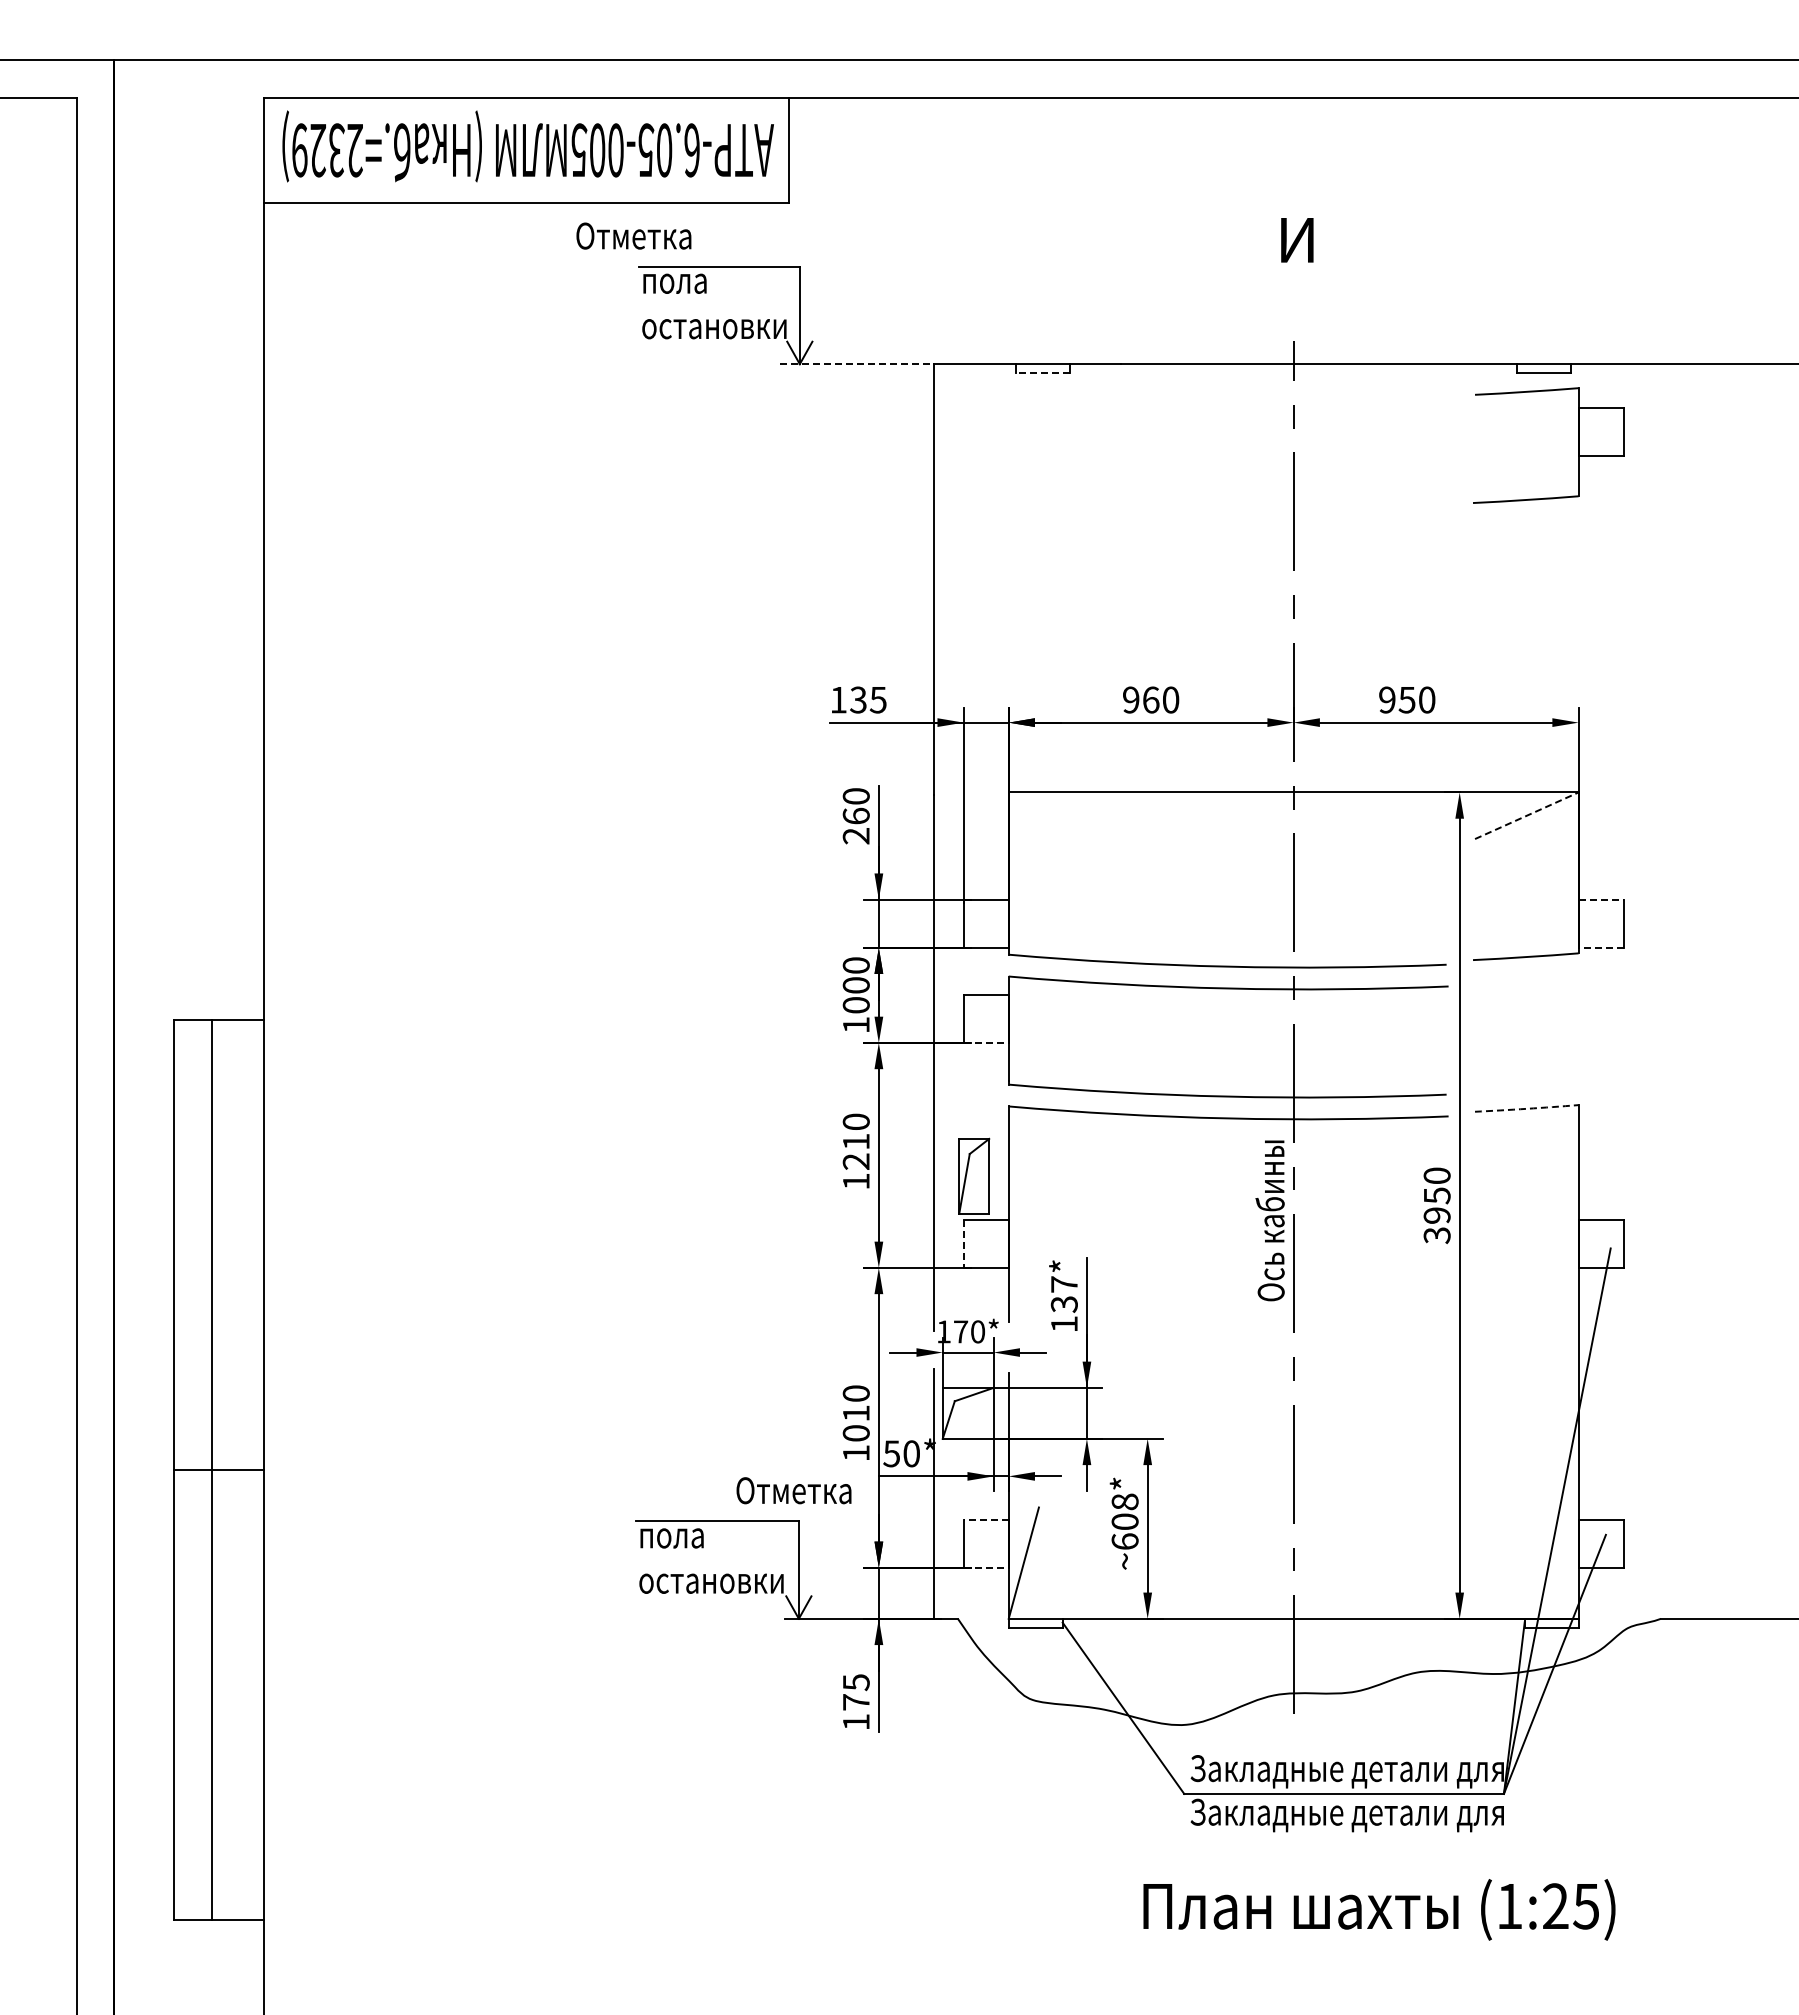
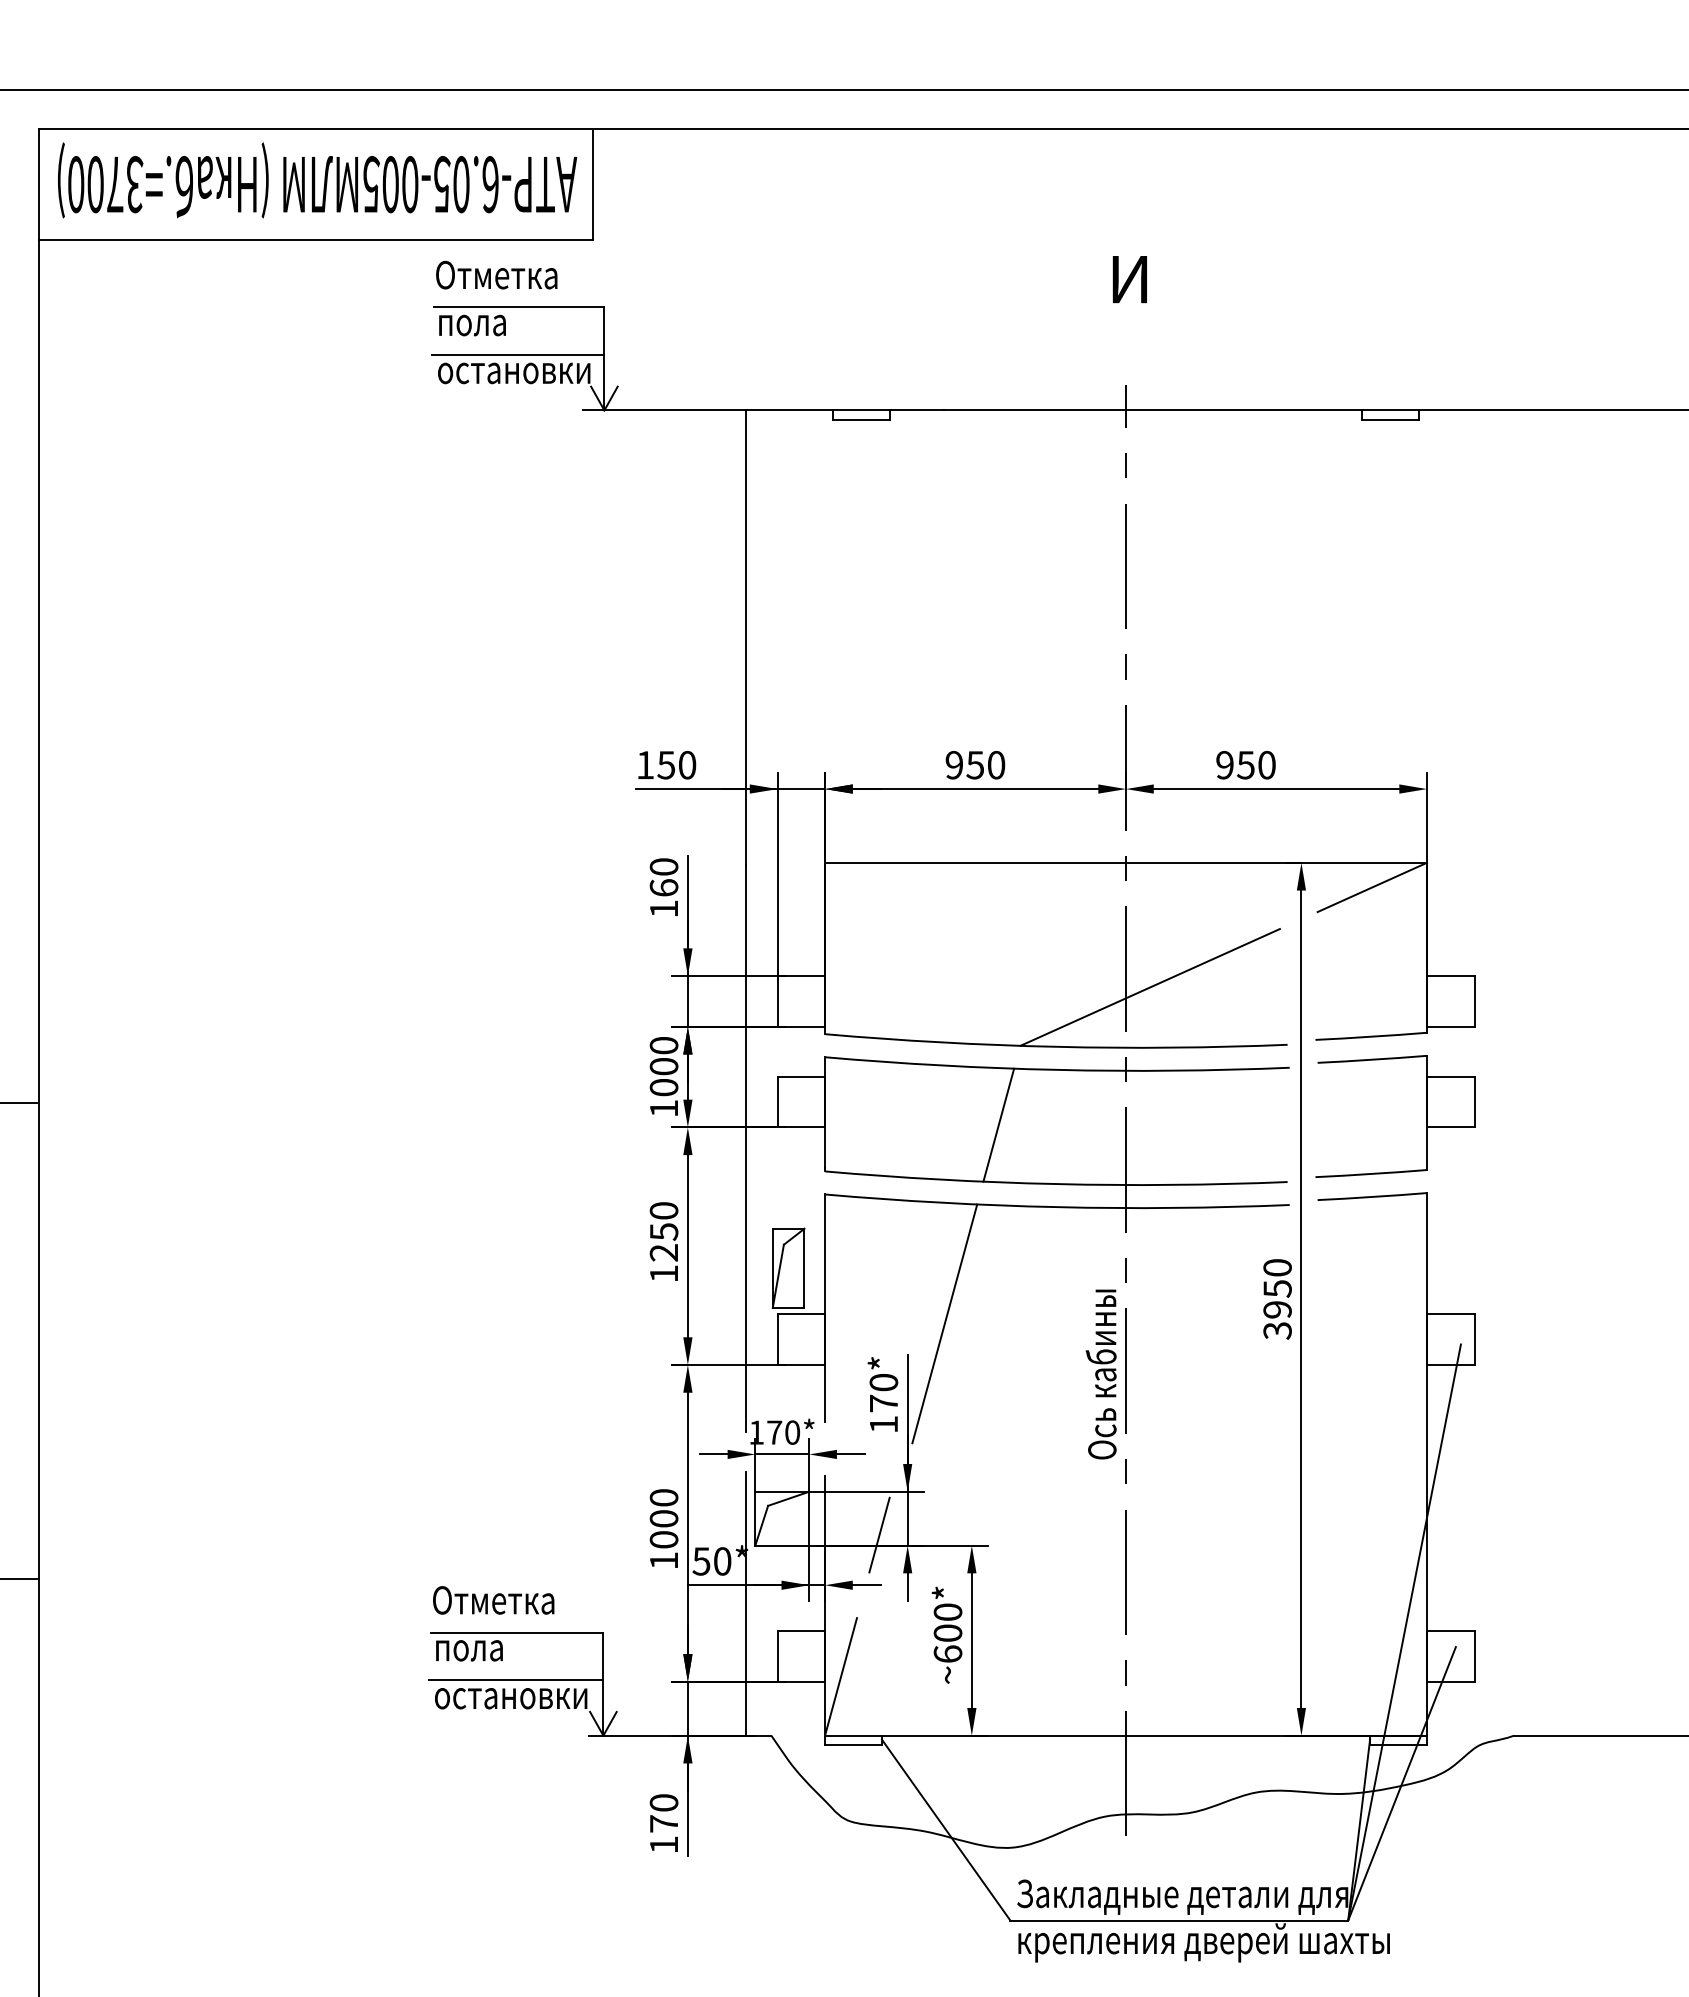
text: (327, 150) -> (105, 184), .=2329) -> .=3700)
text: (633, 235) -> (496, 274), moved
line: (718, 311) -> (518, 354), added
line: (856, 364) -> (664, 410), dashed -> solid
line: (1043, 373) -> (861, 420), dashed -> solid
part: (1578, 445) -> (1426, 1116), moved
text: (868, 699) -> (676, 764), 135 -> 150
text: (1150, 699) -> (974, 764), 960 -> 950
line: (1526, 815) -> (1371, 887), dashed -> solid
text: (855, 836) -> (663, 909), 260 -> 160
line: (1601, 899) -> (1451, 975), dashed -> solid
line: (1316, 910) -> (1150, 987), added
line: (1600, 947) -> (1450, 1026), dashed -> solid
line: (1172, 1040) -> (998, 1124), added
line: (986, 1042) -> (801, 1126), dashed -> solid
arc: (1526, 1108) -> (1371, 1196), dashed -> solid
text: (856, 1141) -> (664, 1231), 1210 -> 1250
text: (1269, 1220) -> (1100, 1374), moved
line: (1121, 1228) -> (944, 1323), added
line: (963, 1243) -> (777, 1339), dashed -> solid
text: (1063, 1294) -> (882, 1393), 137* -> 170*
text: (855, 1413) -> (663, 1518), 1010 -> 1000
line: (1059, 1428) -> (878, 1534), added
text: (793, 1490) -> (493, 1600), moved
text: (1125, 1501) -> (948, 1611), ~608* -> ~600*
line: (985, 1519) -> (800, 1630), dashed -> solid
line: (716, 1566) -> (516, 1680), added
line: (986, 1567) -> (801, 1681), dashed -> solid
text: (855, 1682) -> (663, 1802), 175 -> 170
text: (1366, 1814) -> (1202, 1942), Закладные детали для -> крепления дверей шахты

